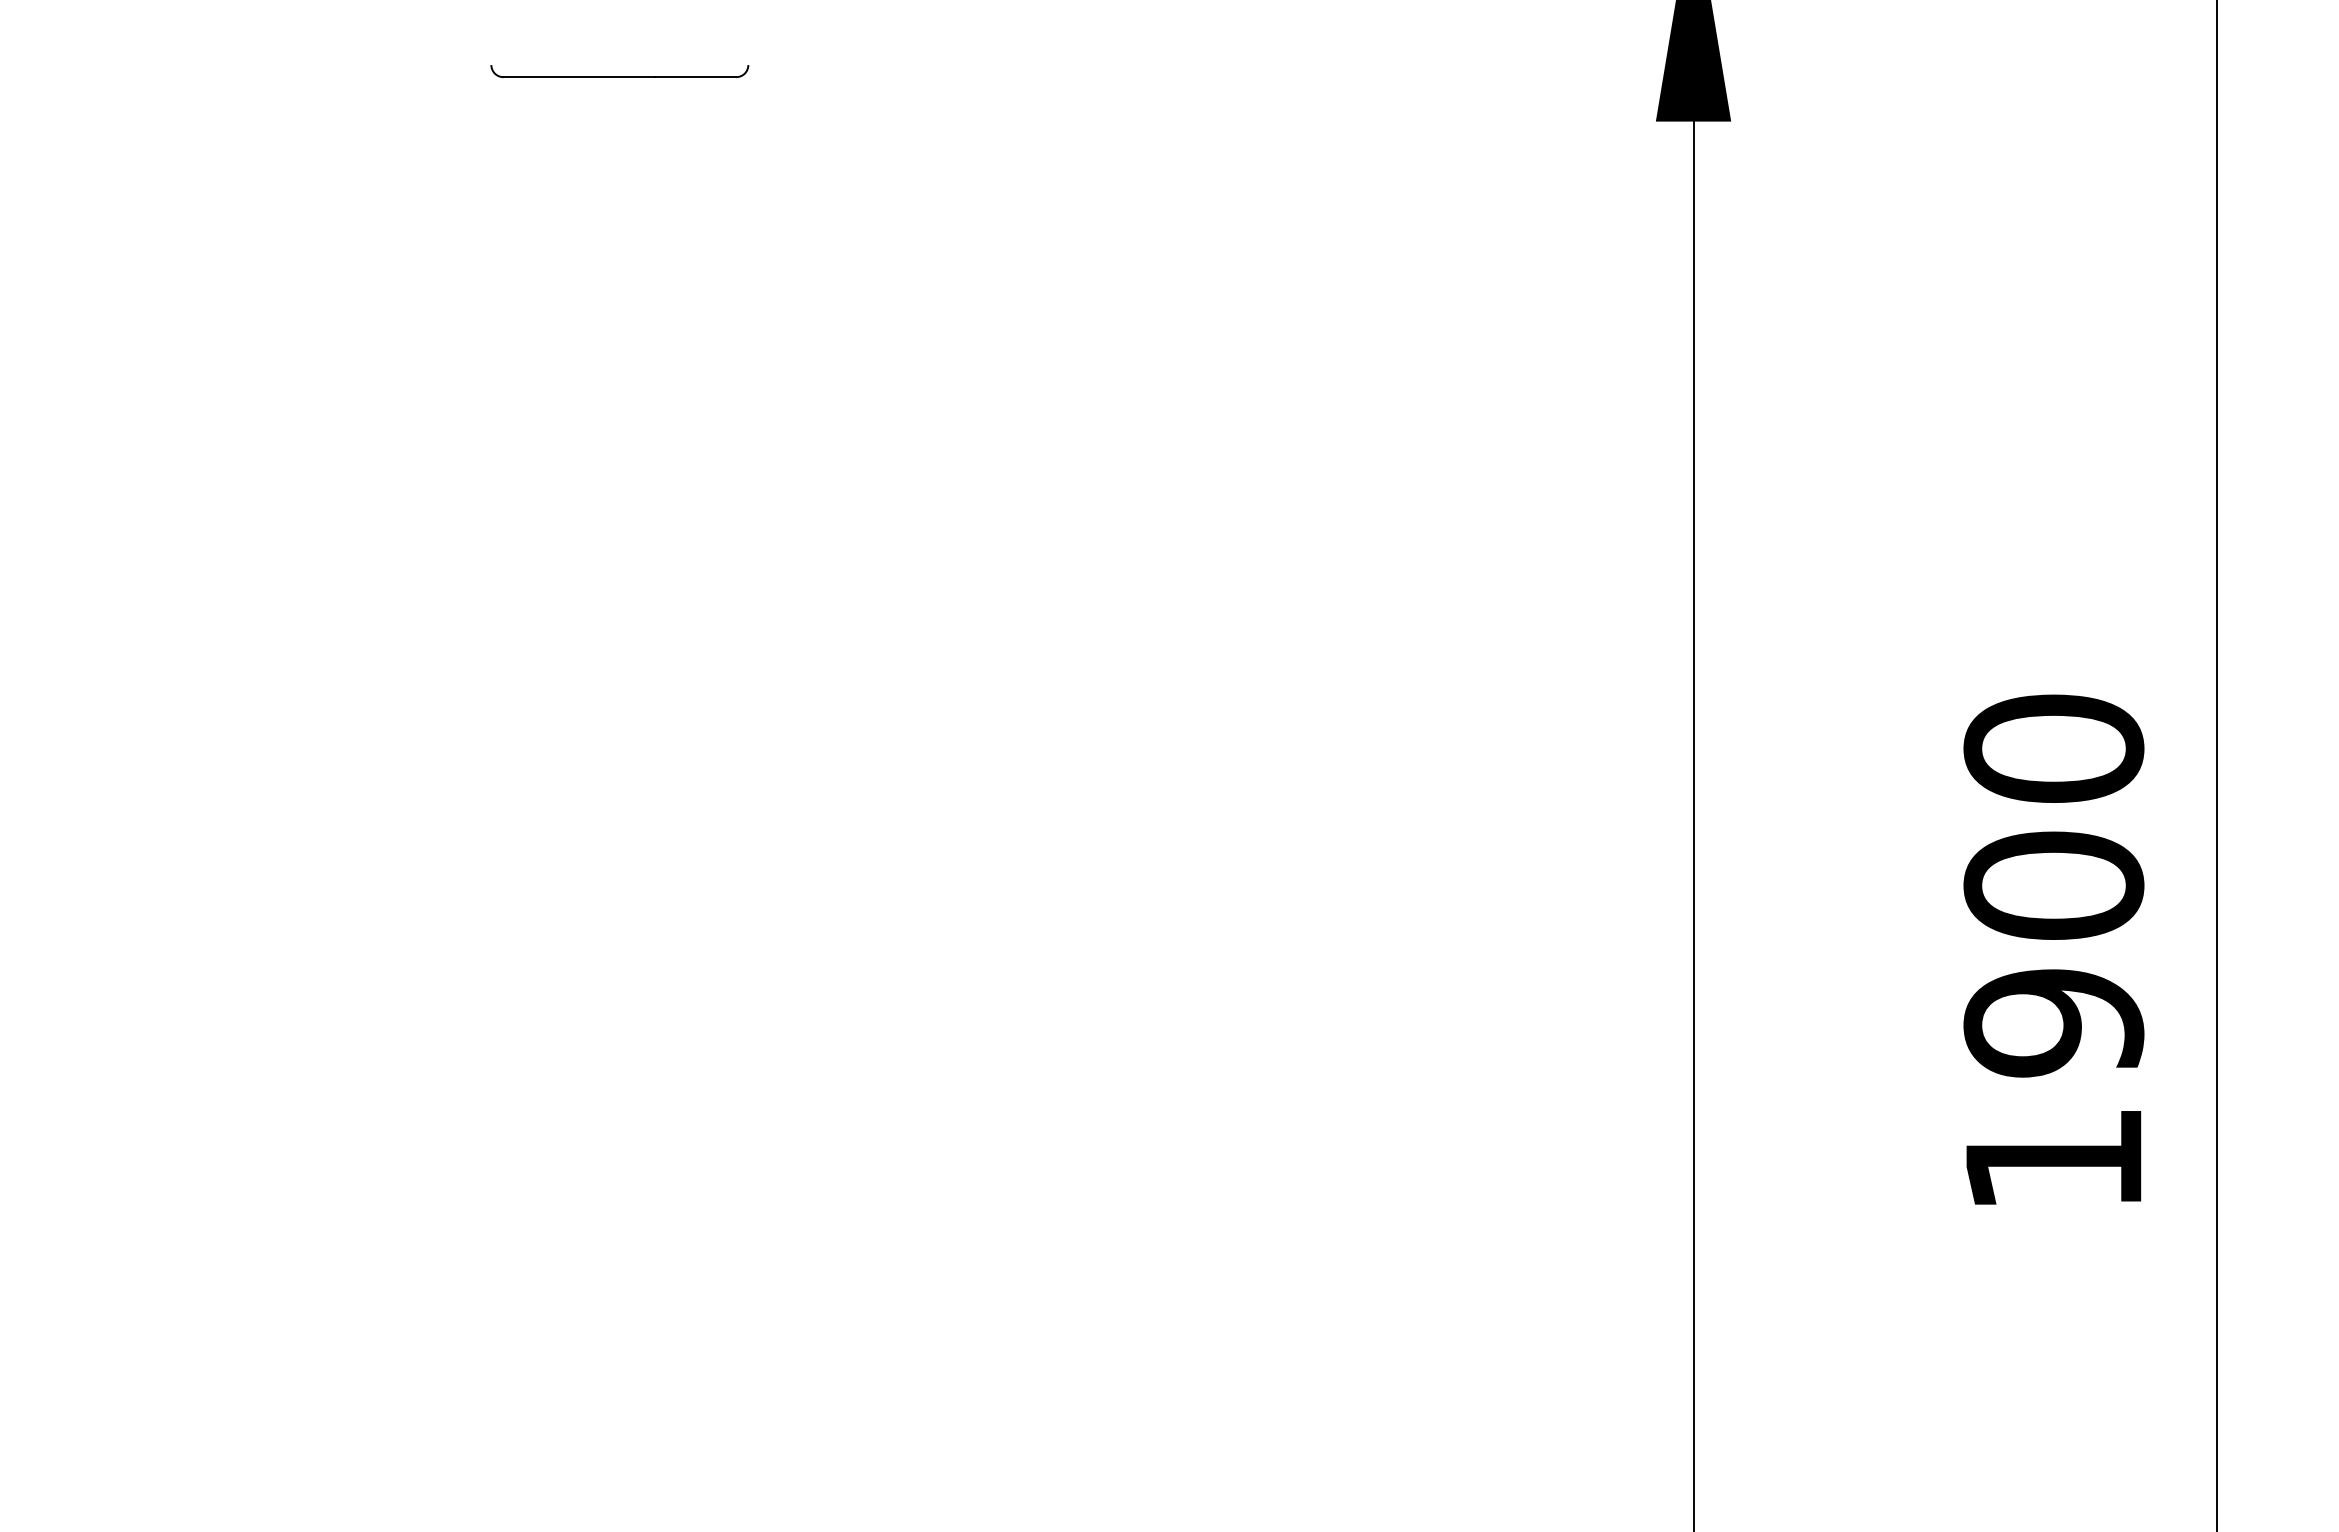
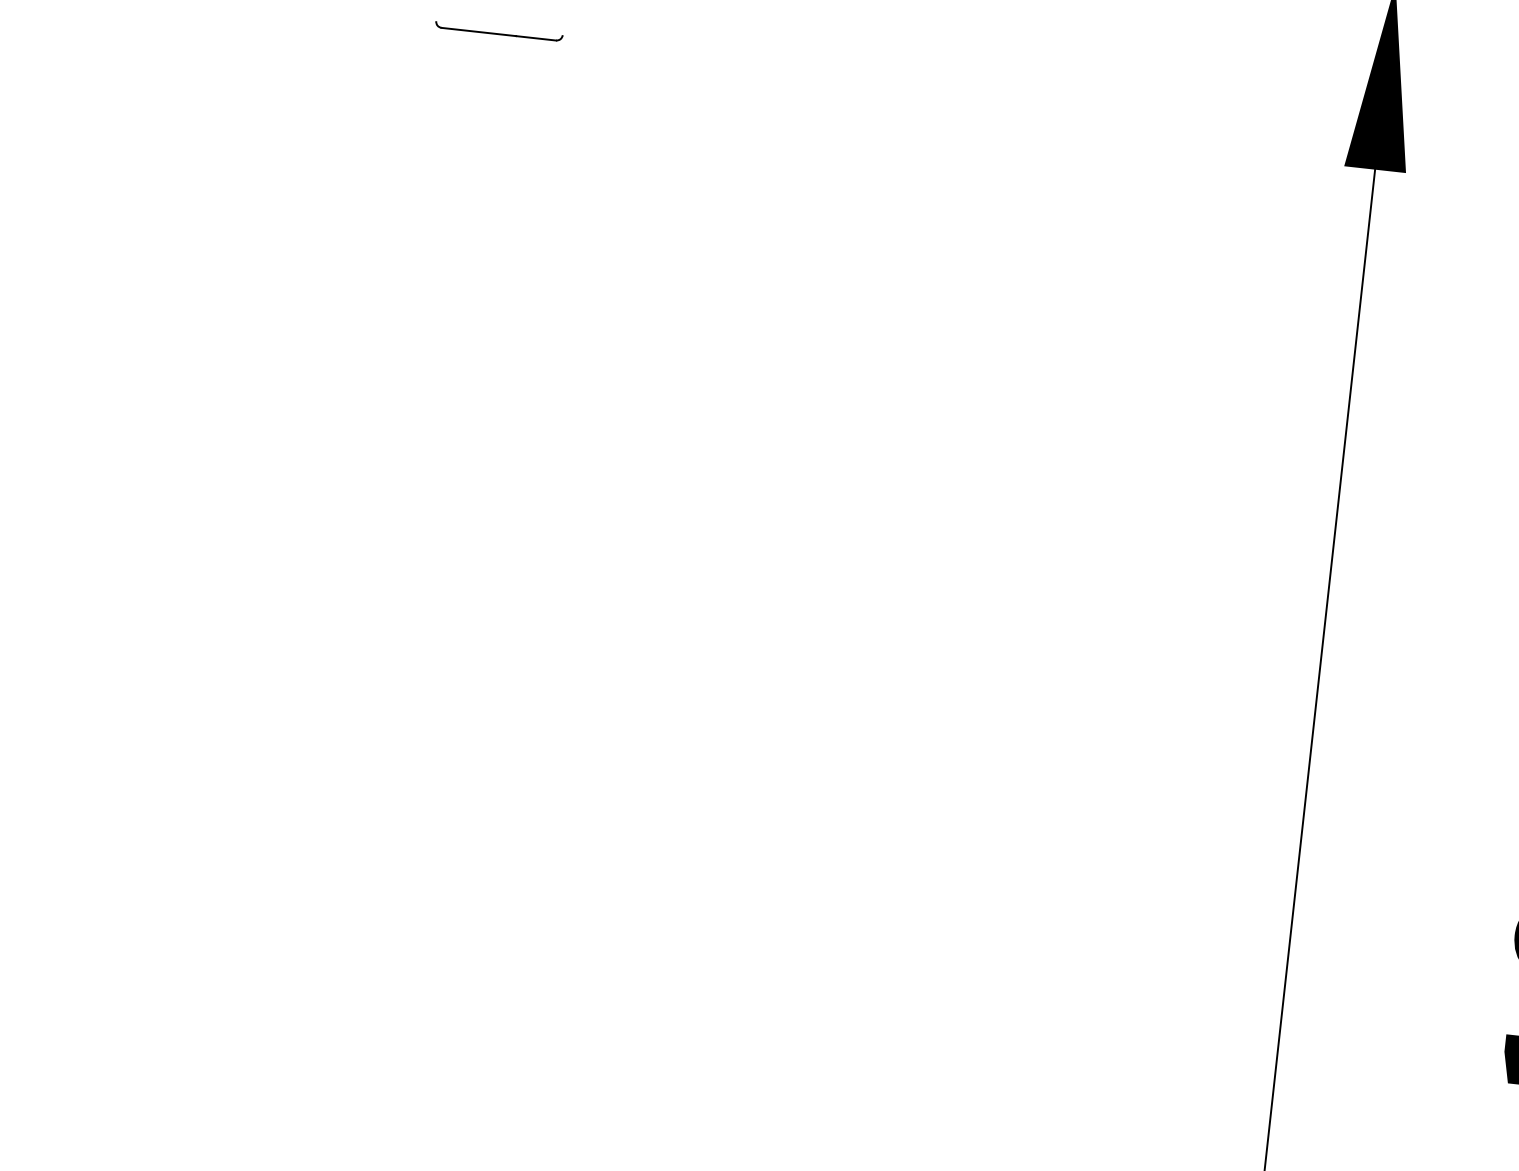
part: (619, 71) -> (498, 31), size x0.6

